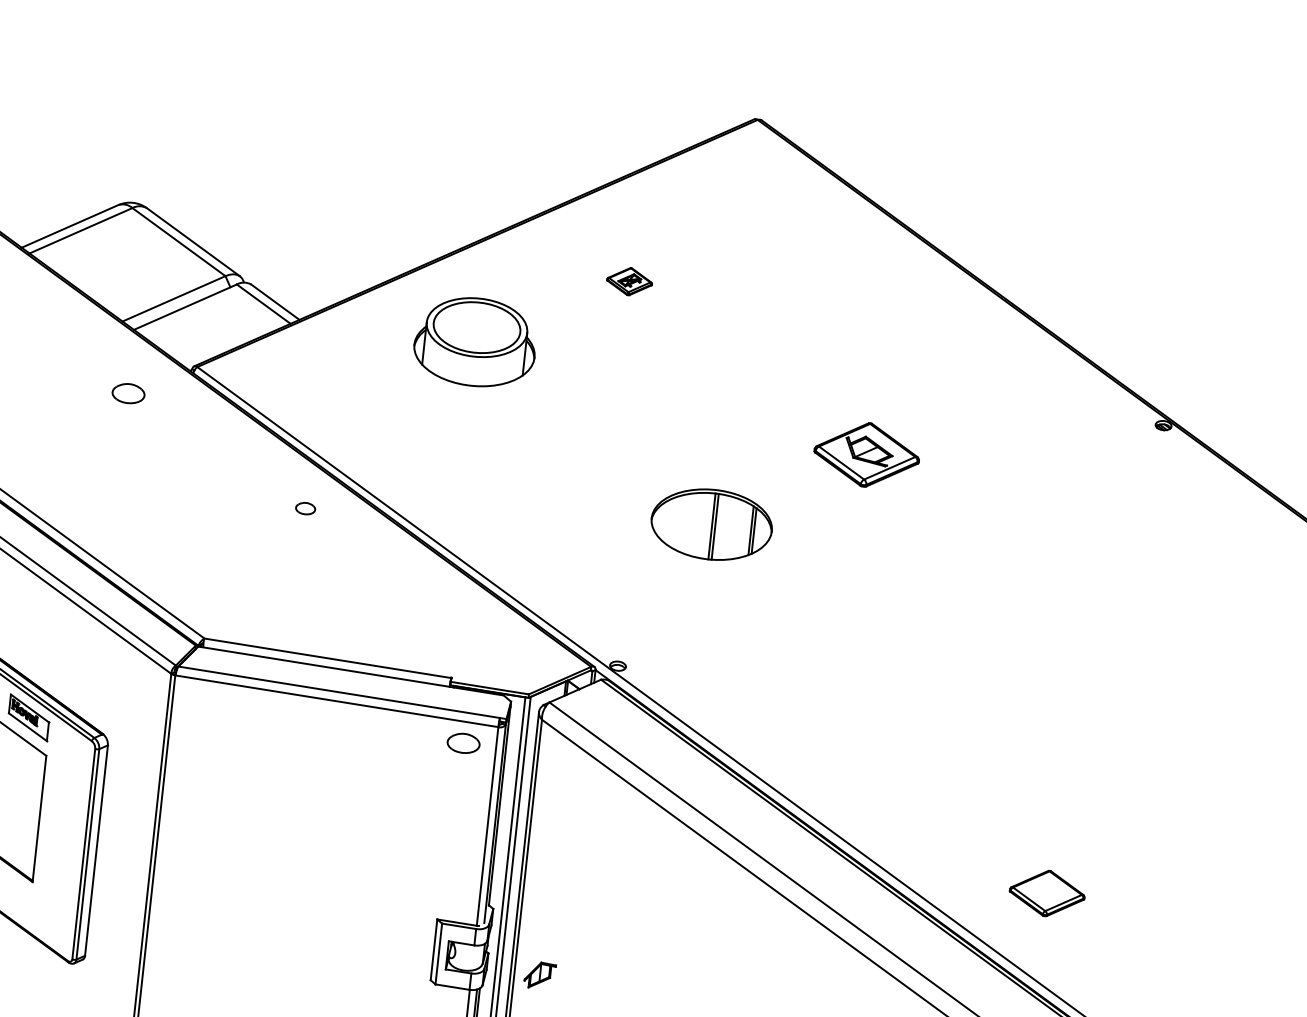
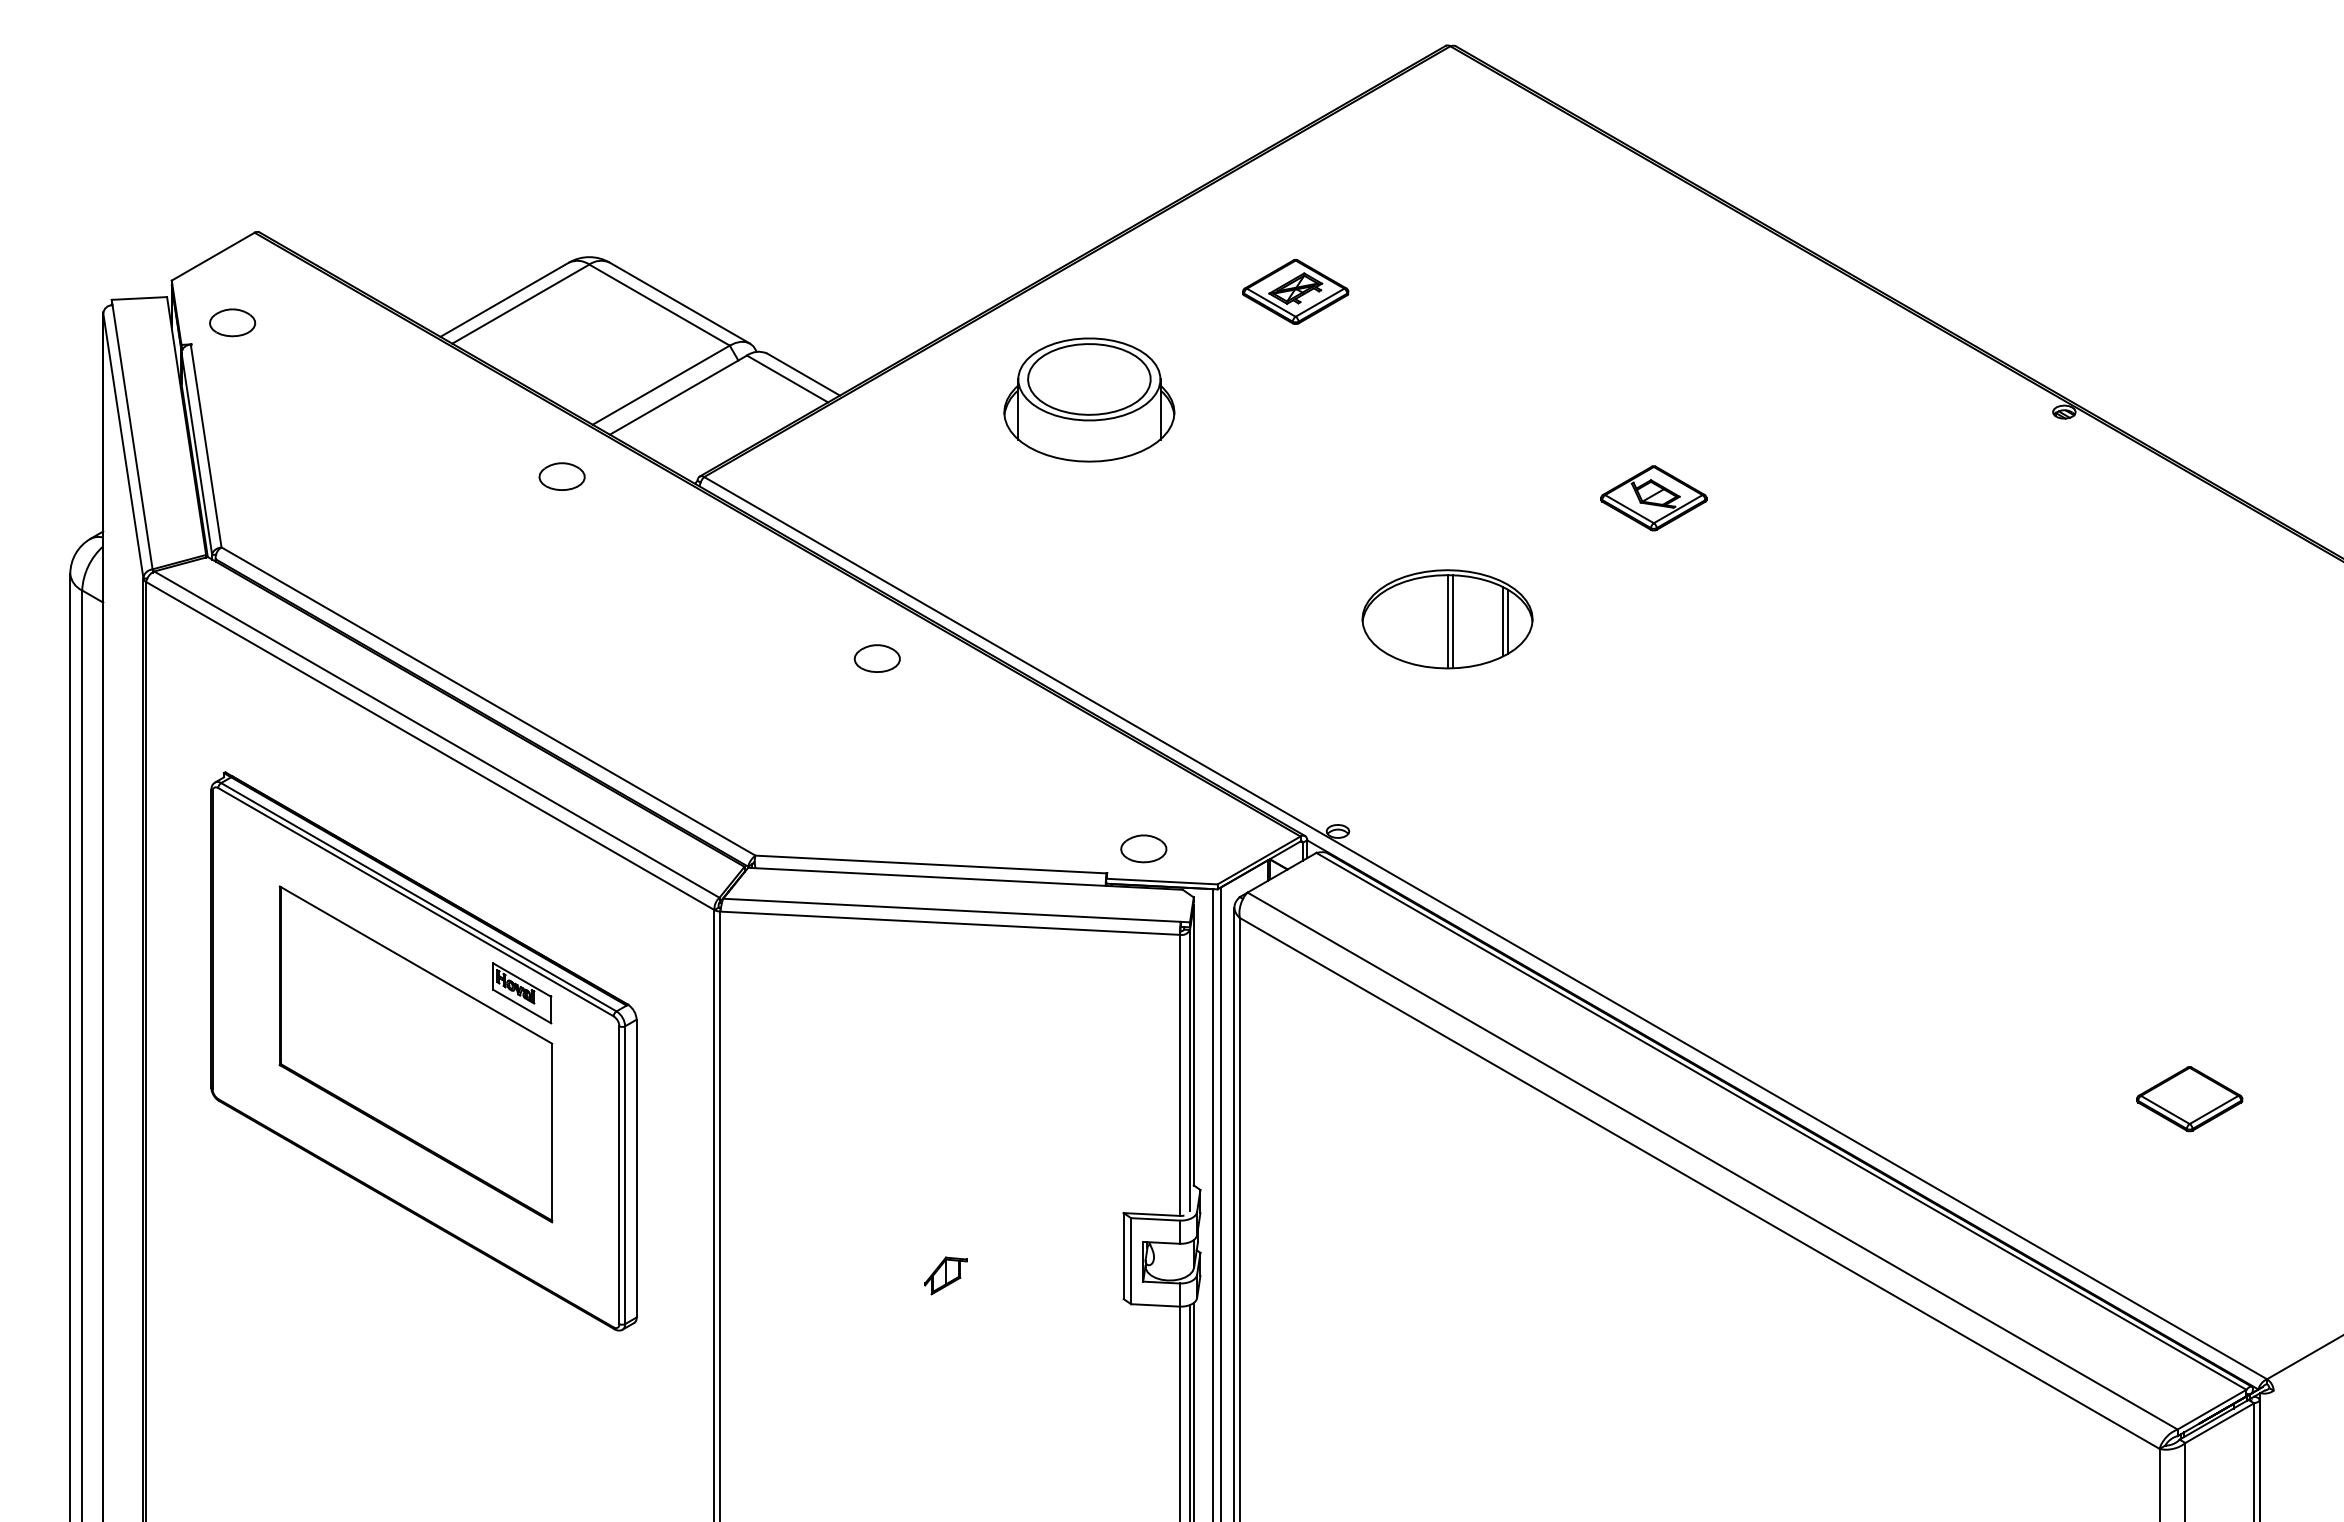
part: (629, 281) -> (1295, 291), size x1.67
part: (128, 393) -> (561, 476), moved
part: (866, 455) -> (1653, 498), size x0.71
part: (305, 508) -> (876, 658), size x1.67
part: (463, 743) -> (1143, 848), moved
part: (1047, 893) -> (2189, 1099), moved
part: (539, 975) -> (945, 1275), moved

